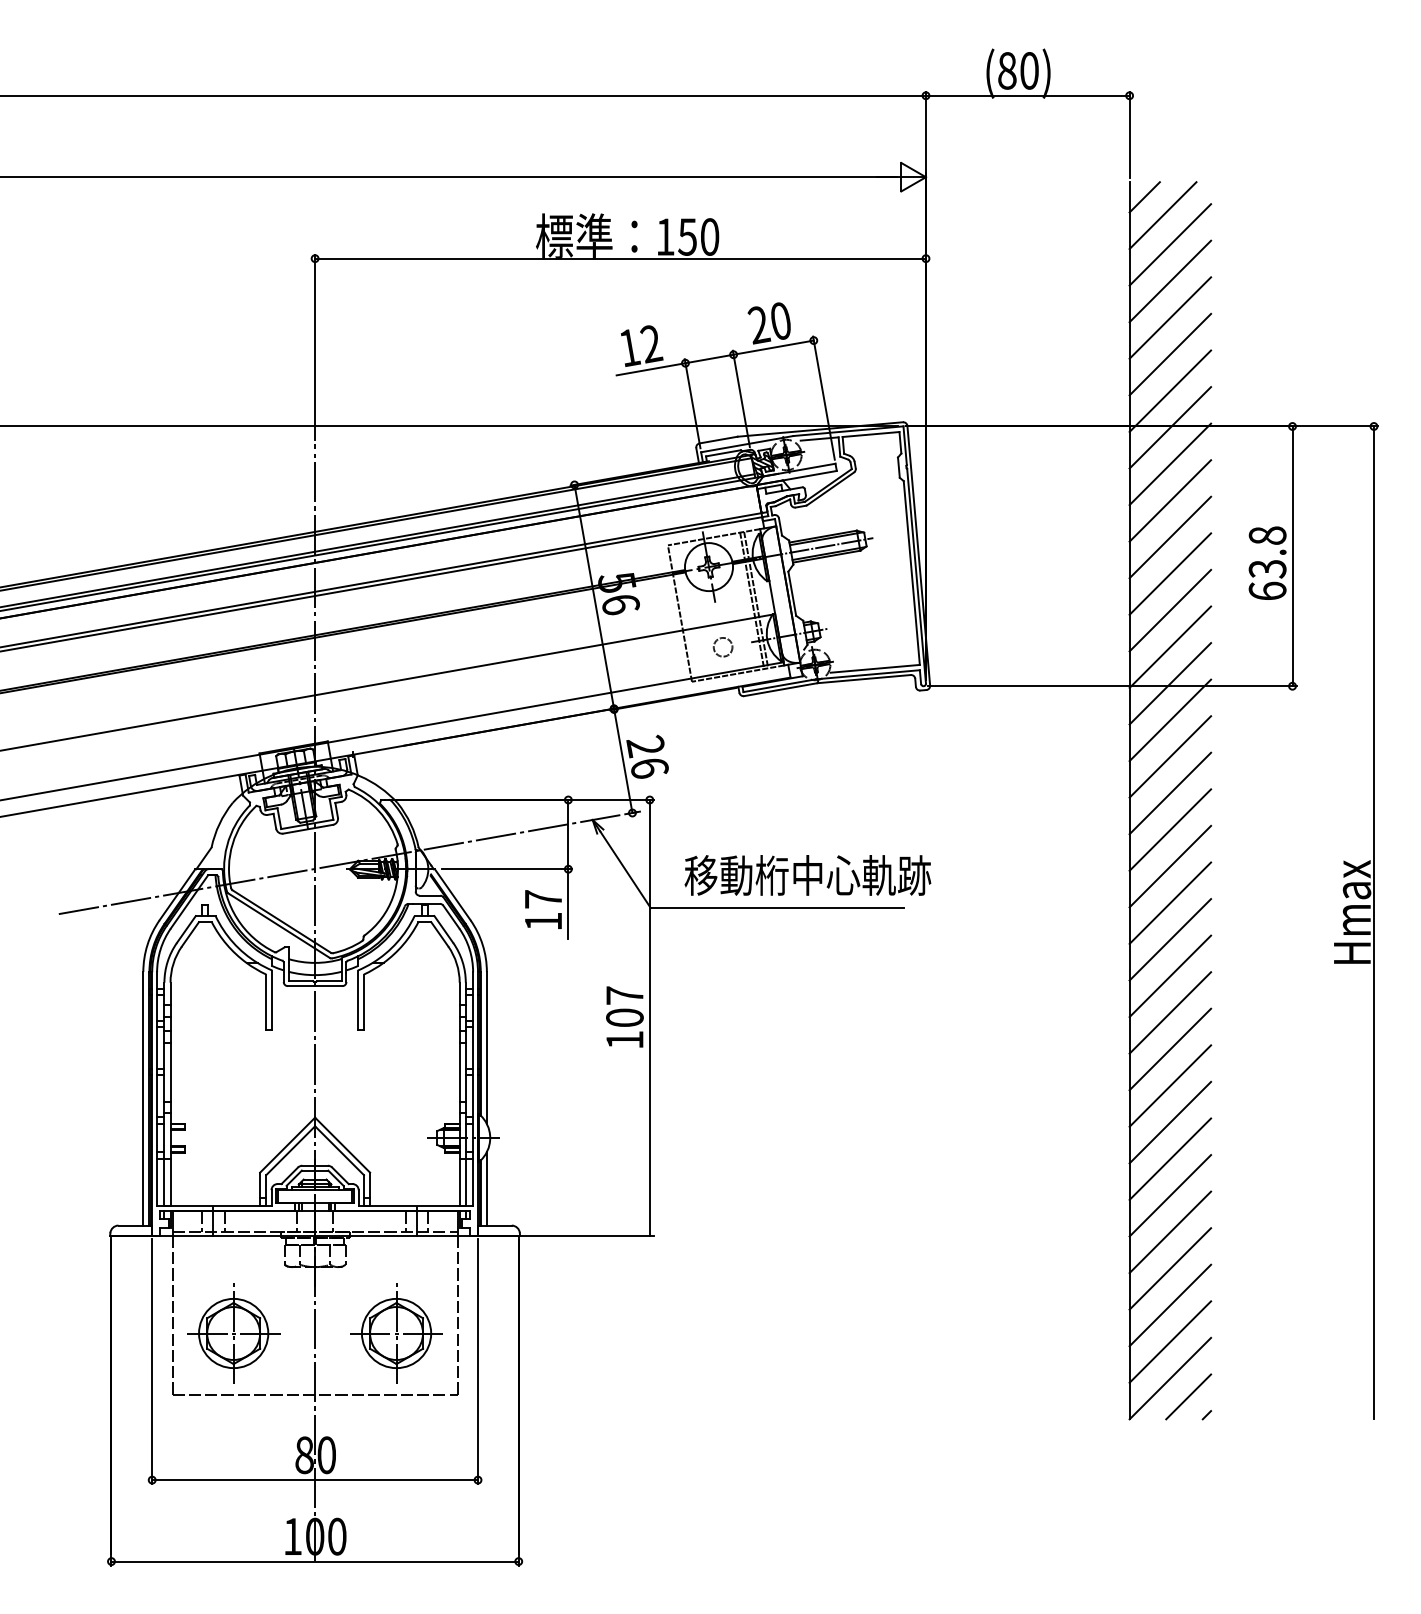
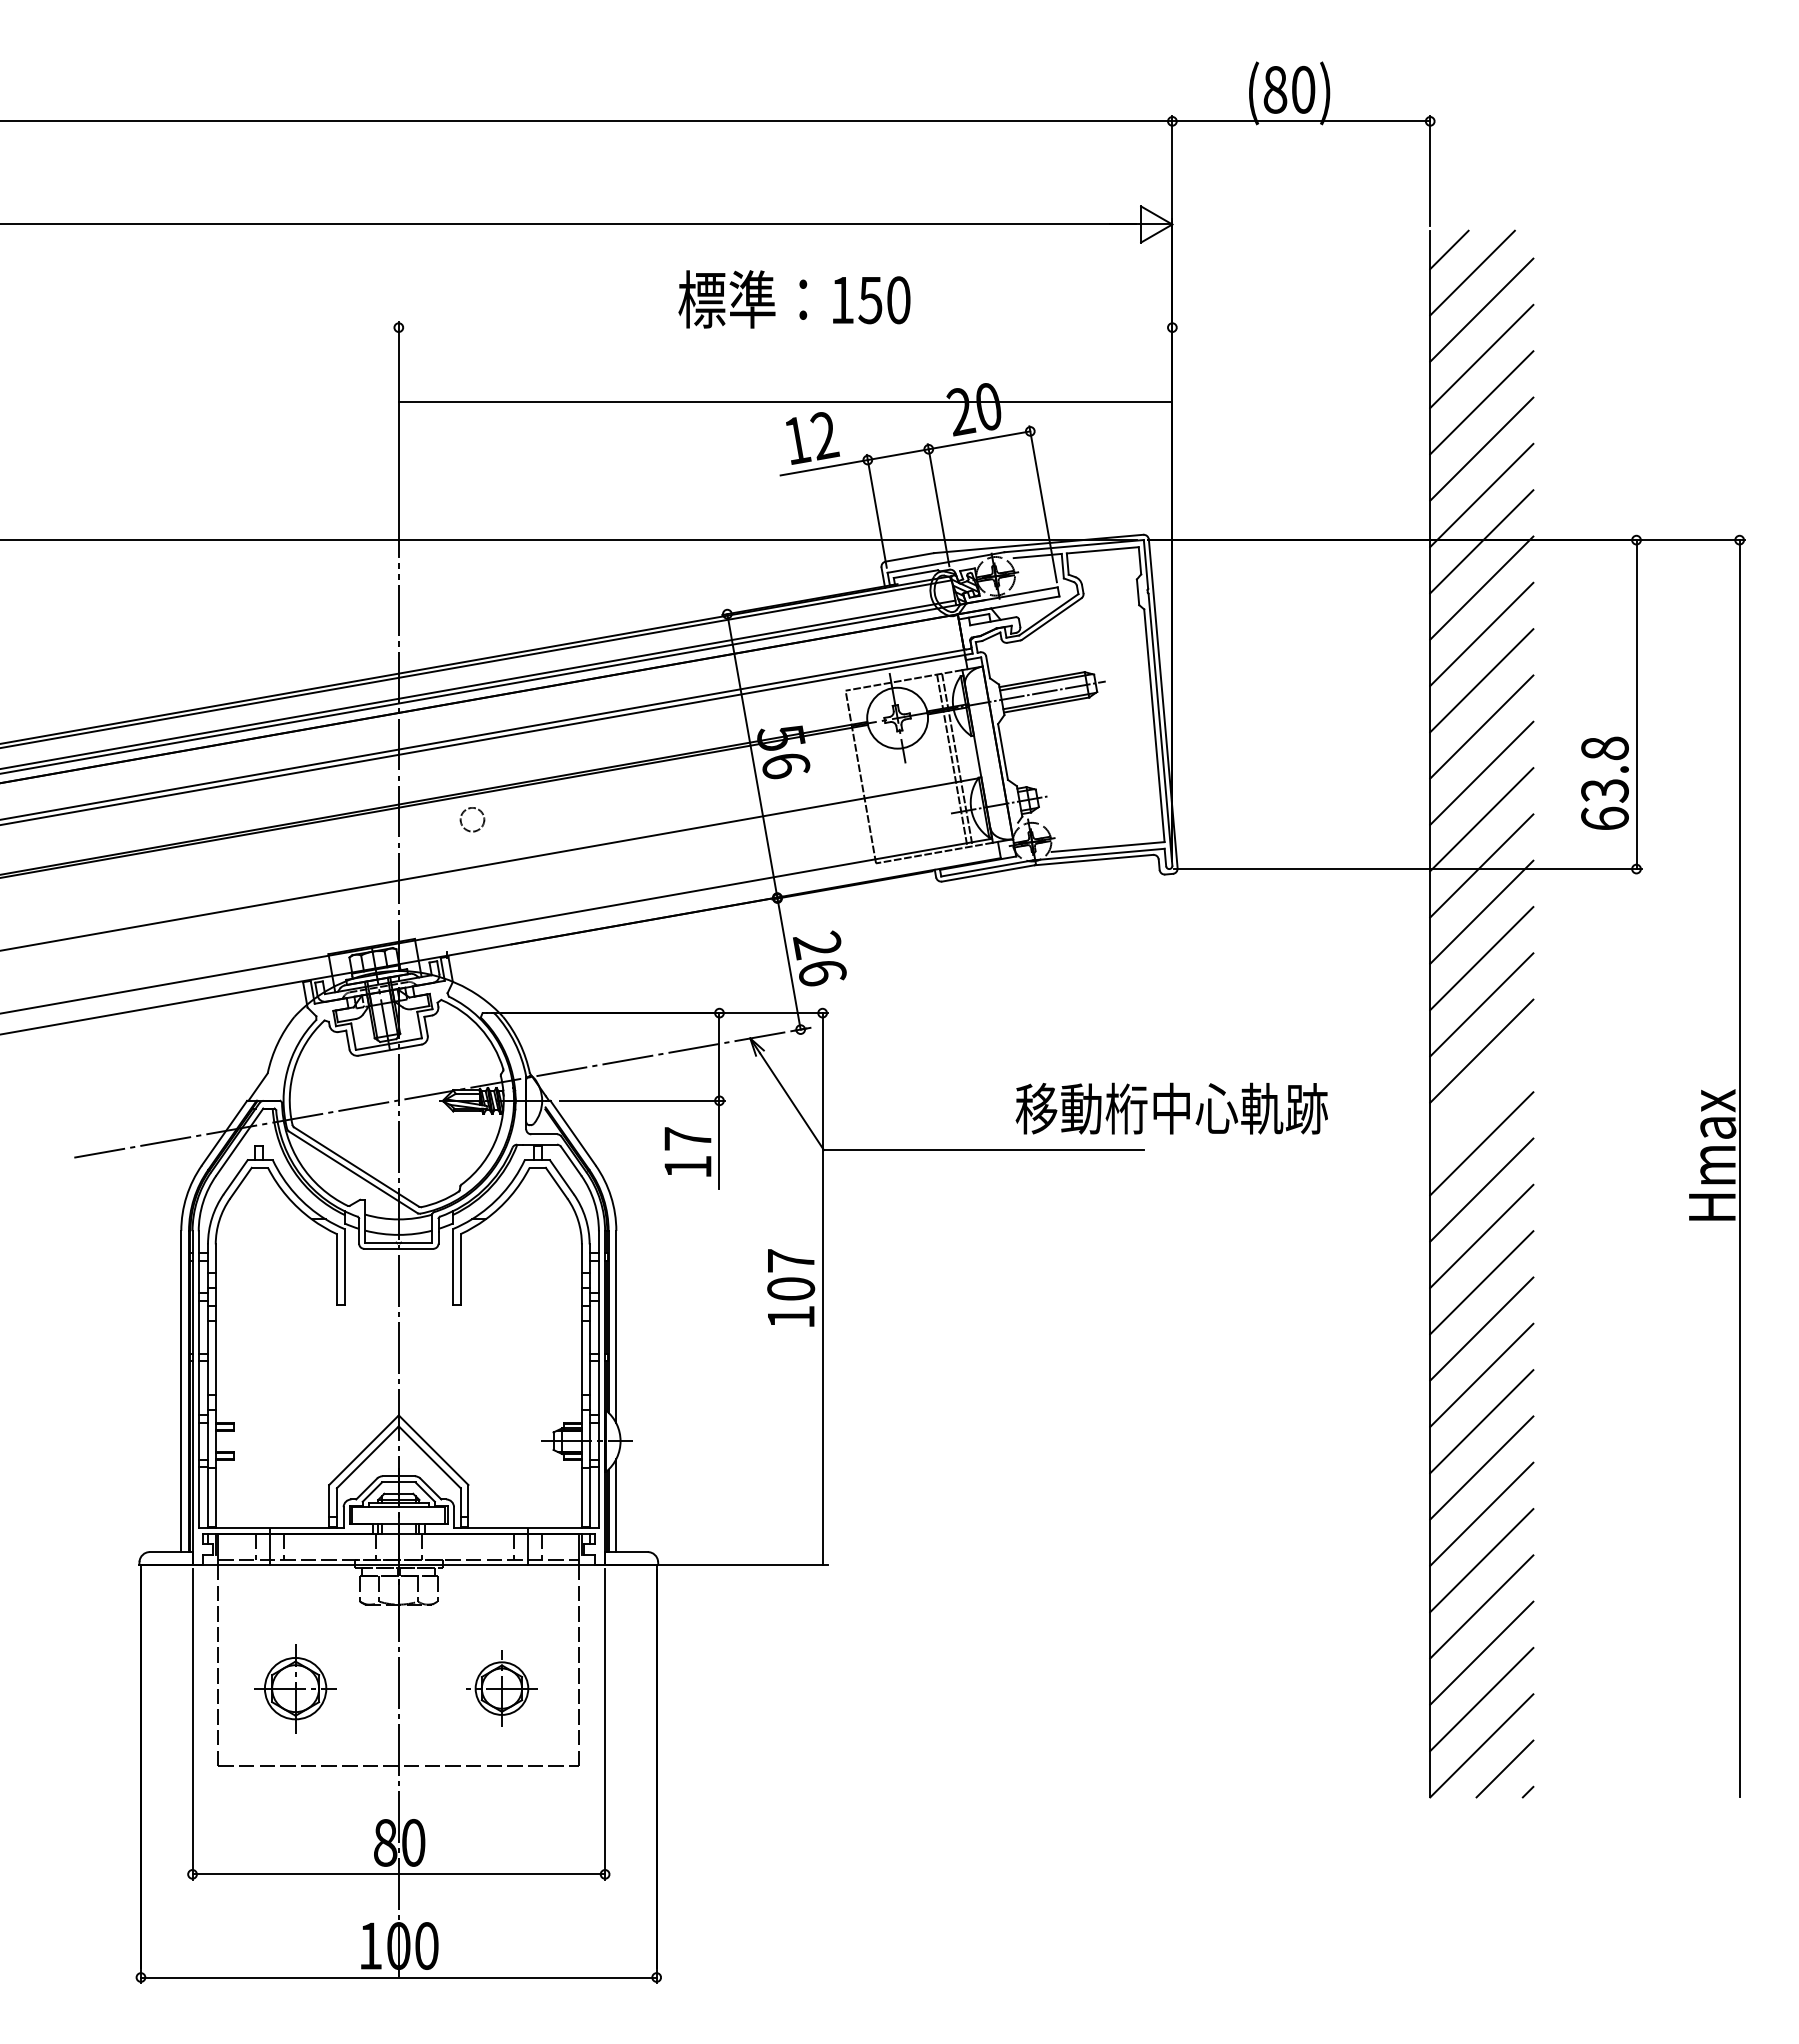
line: (620, 258) -> (785, 401), moved
text: (1267, 562) -> (1604, 782), moved
circle: (723, 647) -> (472, 819), moved
line: (1170, 866) -> (1481, 1097), removed
text: (807, 875) -> (1171, 1108), moved
part: (233, 1333) -> (295, 1688), size x0.7
part: (396, 1333) -> (501, 1688), size x0.6

